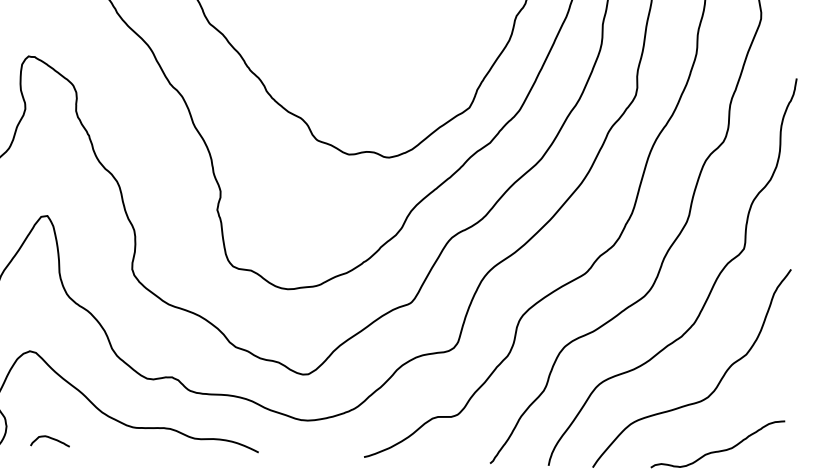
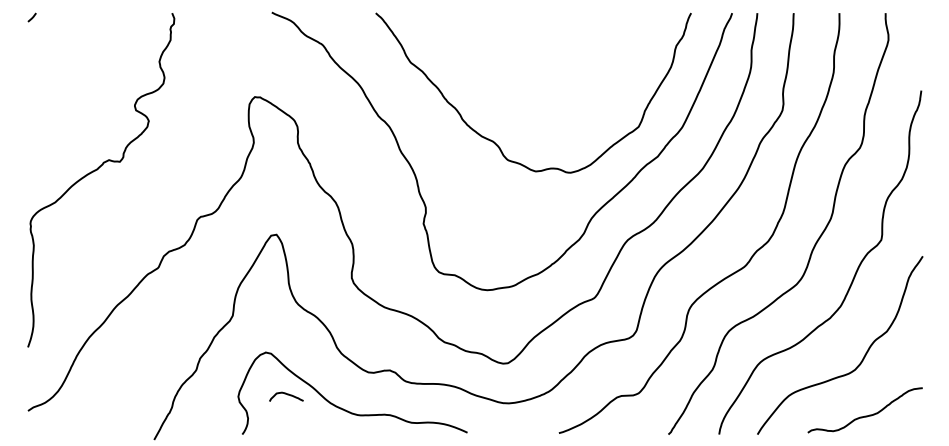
curve: (51, 439) -> (287, 395), moved

